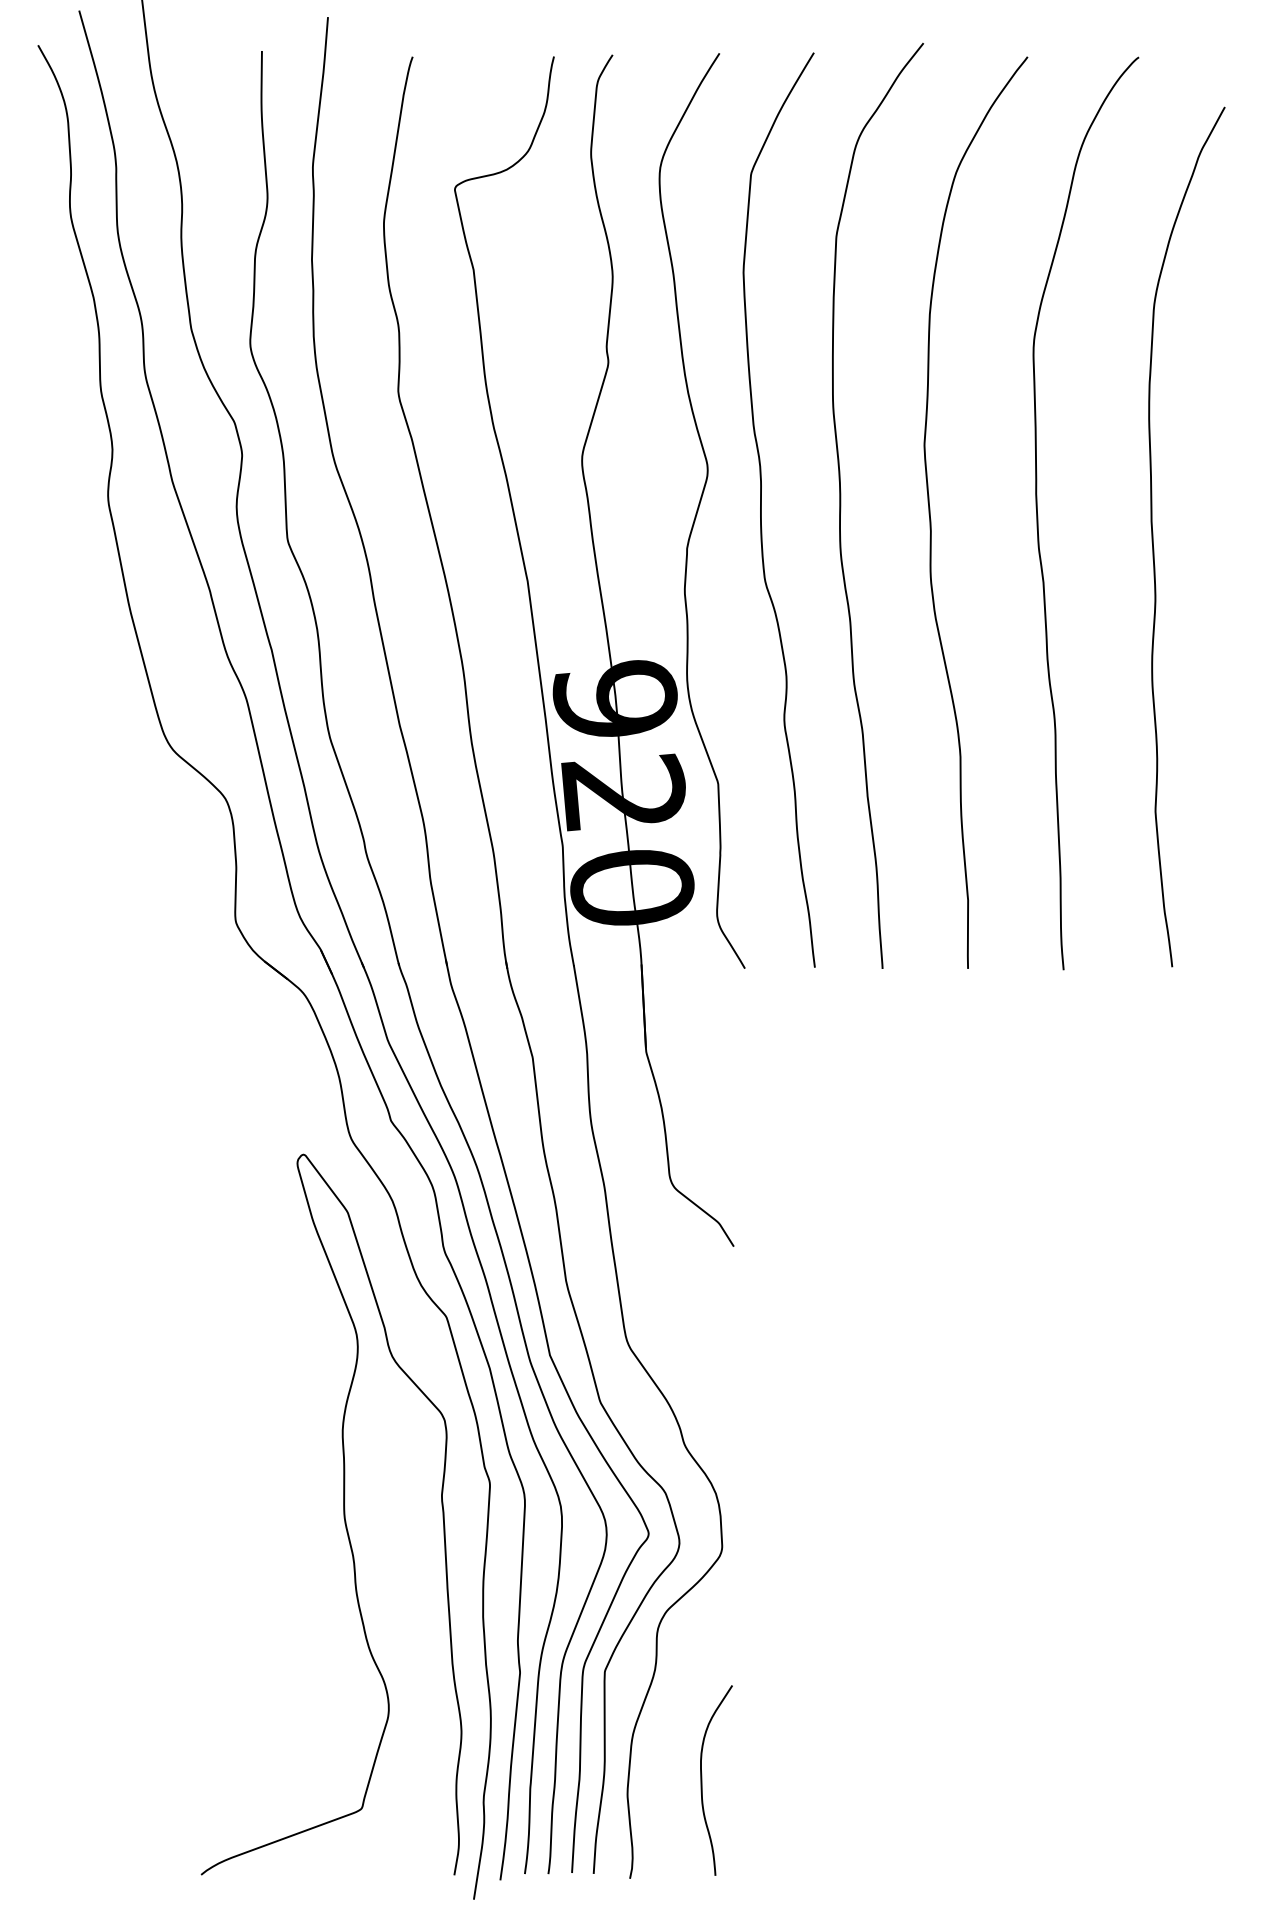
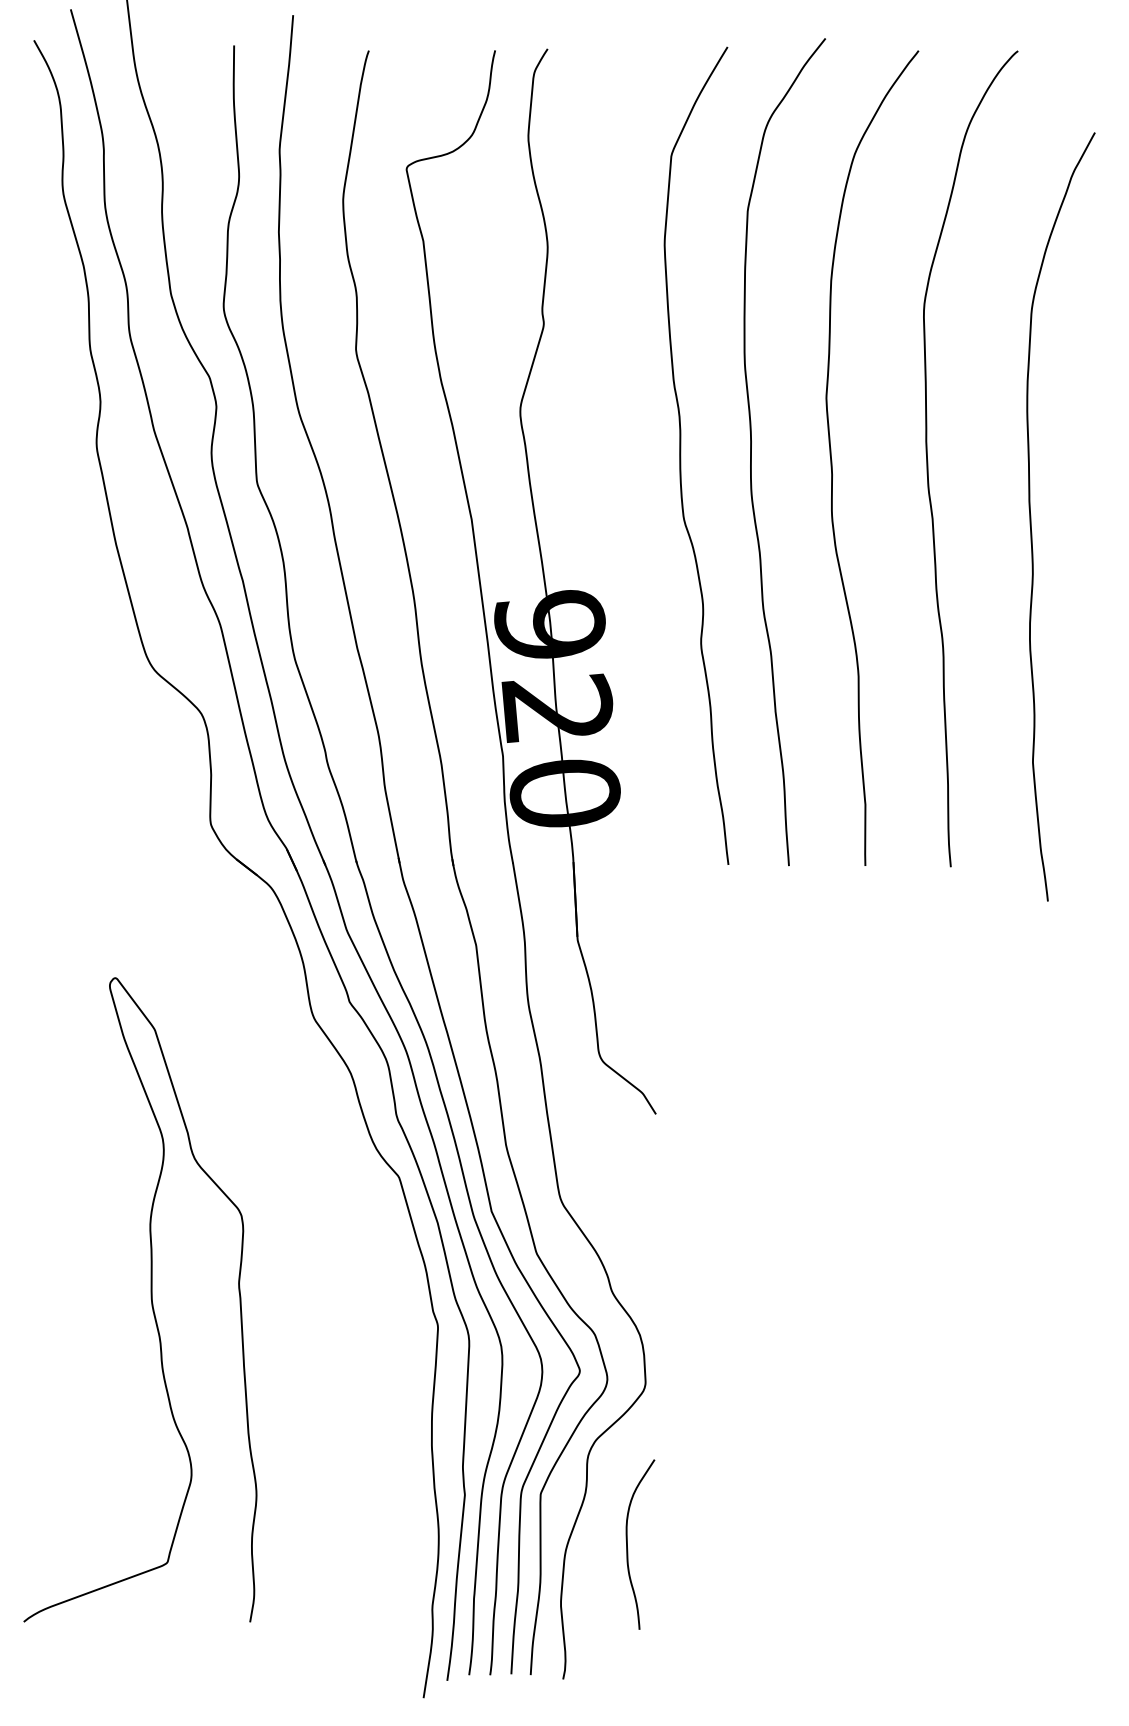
curve: (698, 510) -> (624, 456), removed
curve: (1153, 536) -> (1031, 516), moved
curve: (342, 1513) -> (150, 1298), moved
curve: (701, 1780) -> (627, 1544), moved

